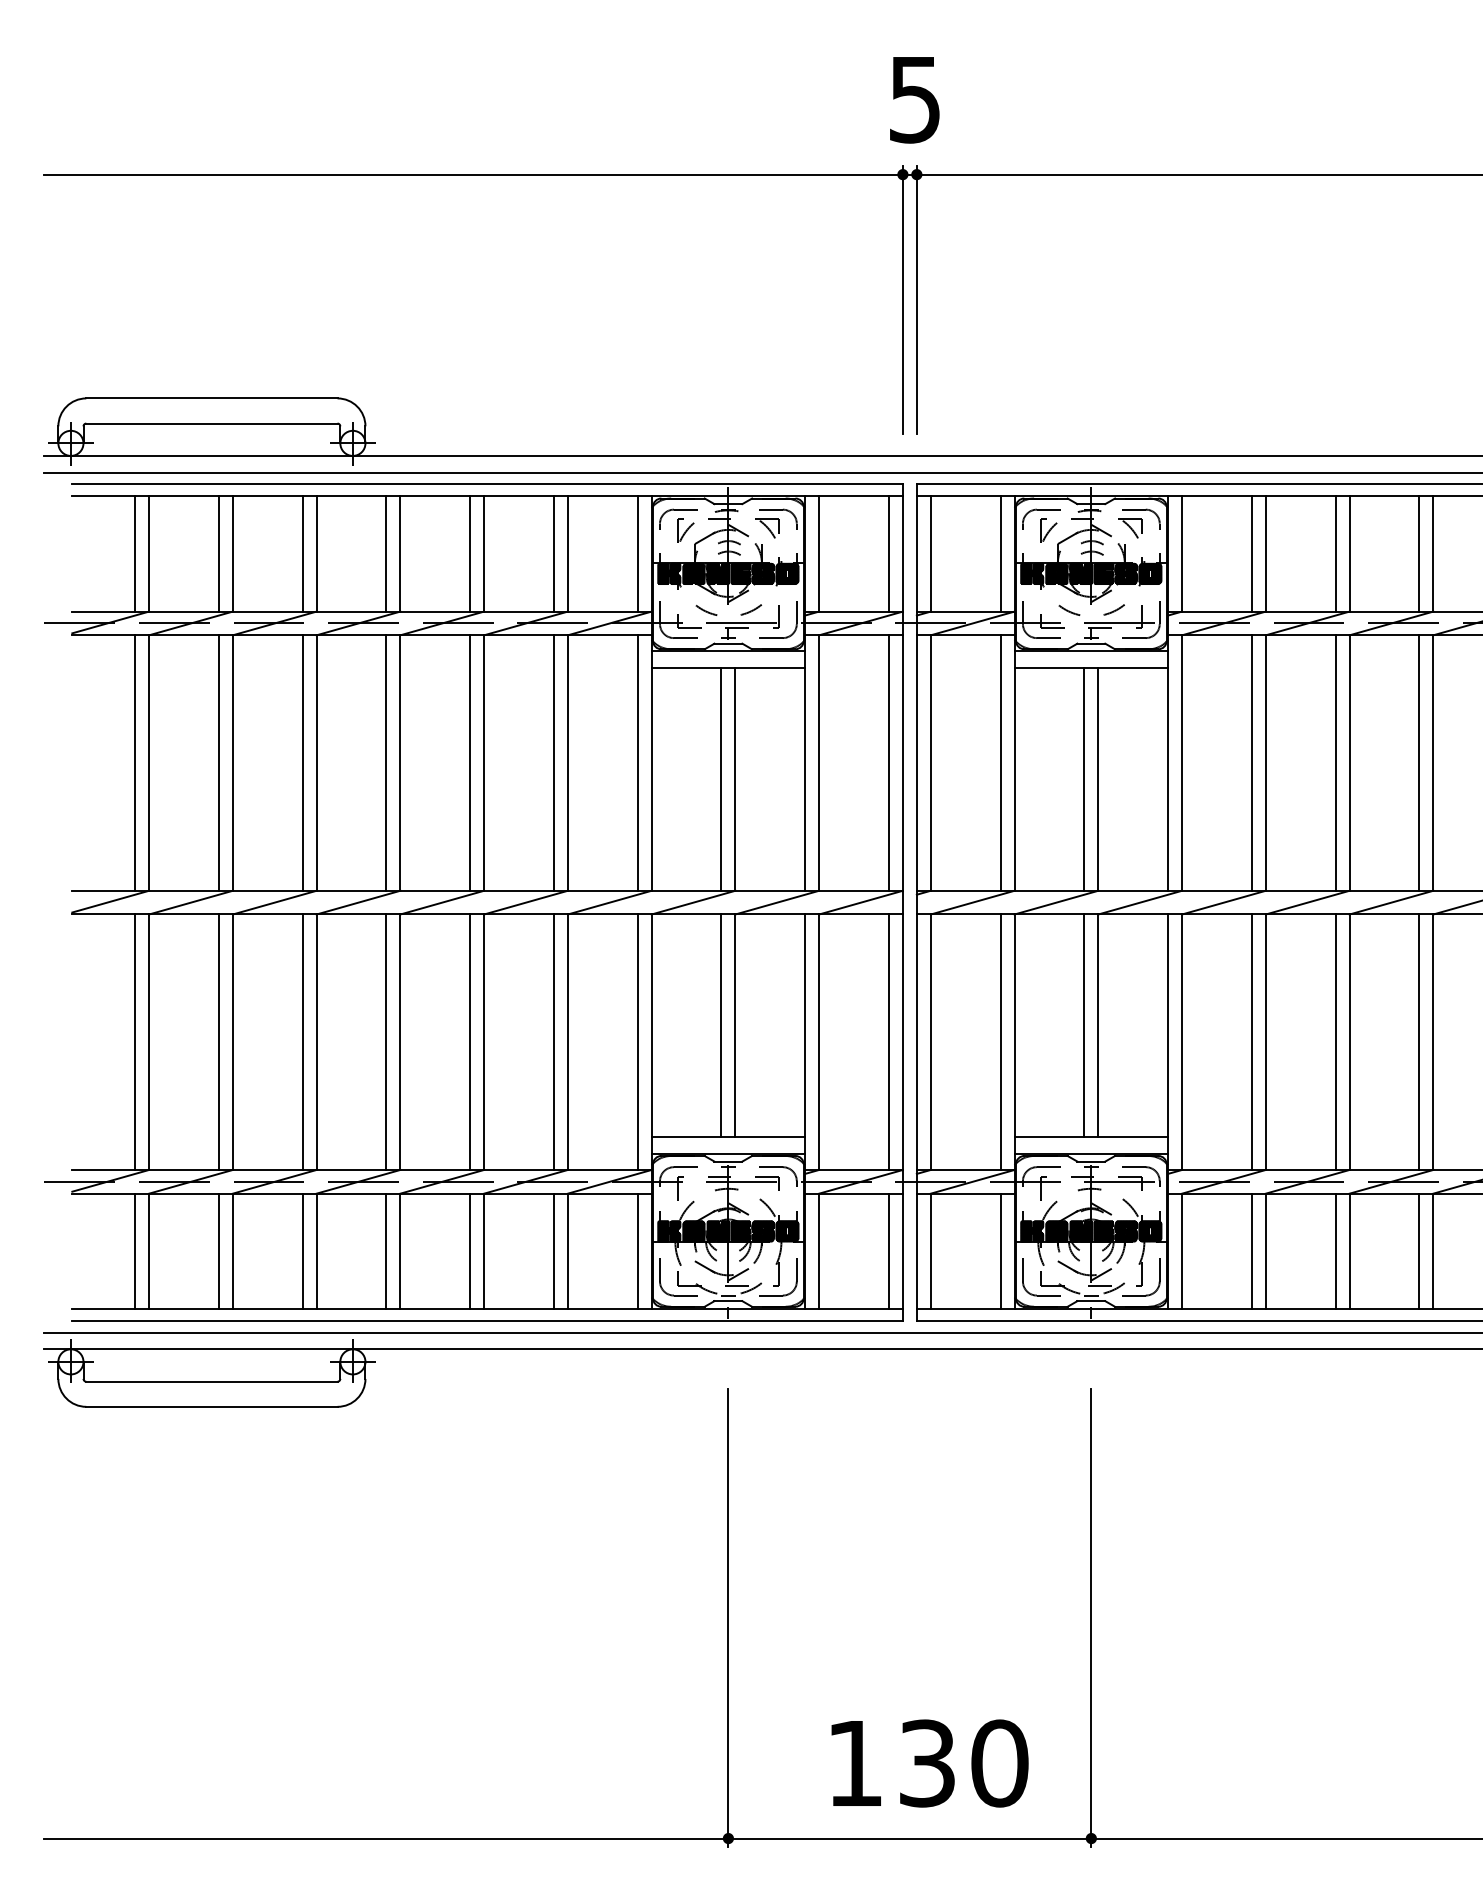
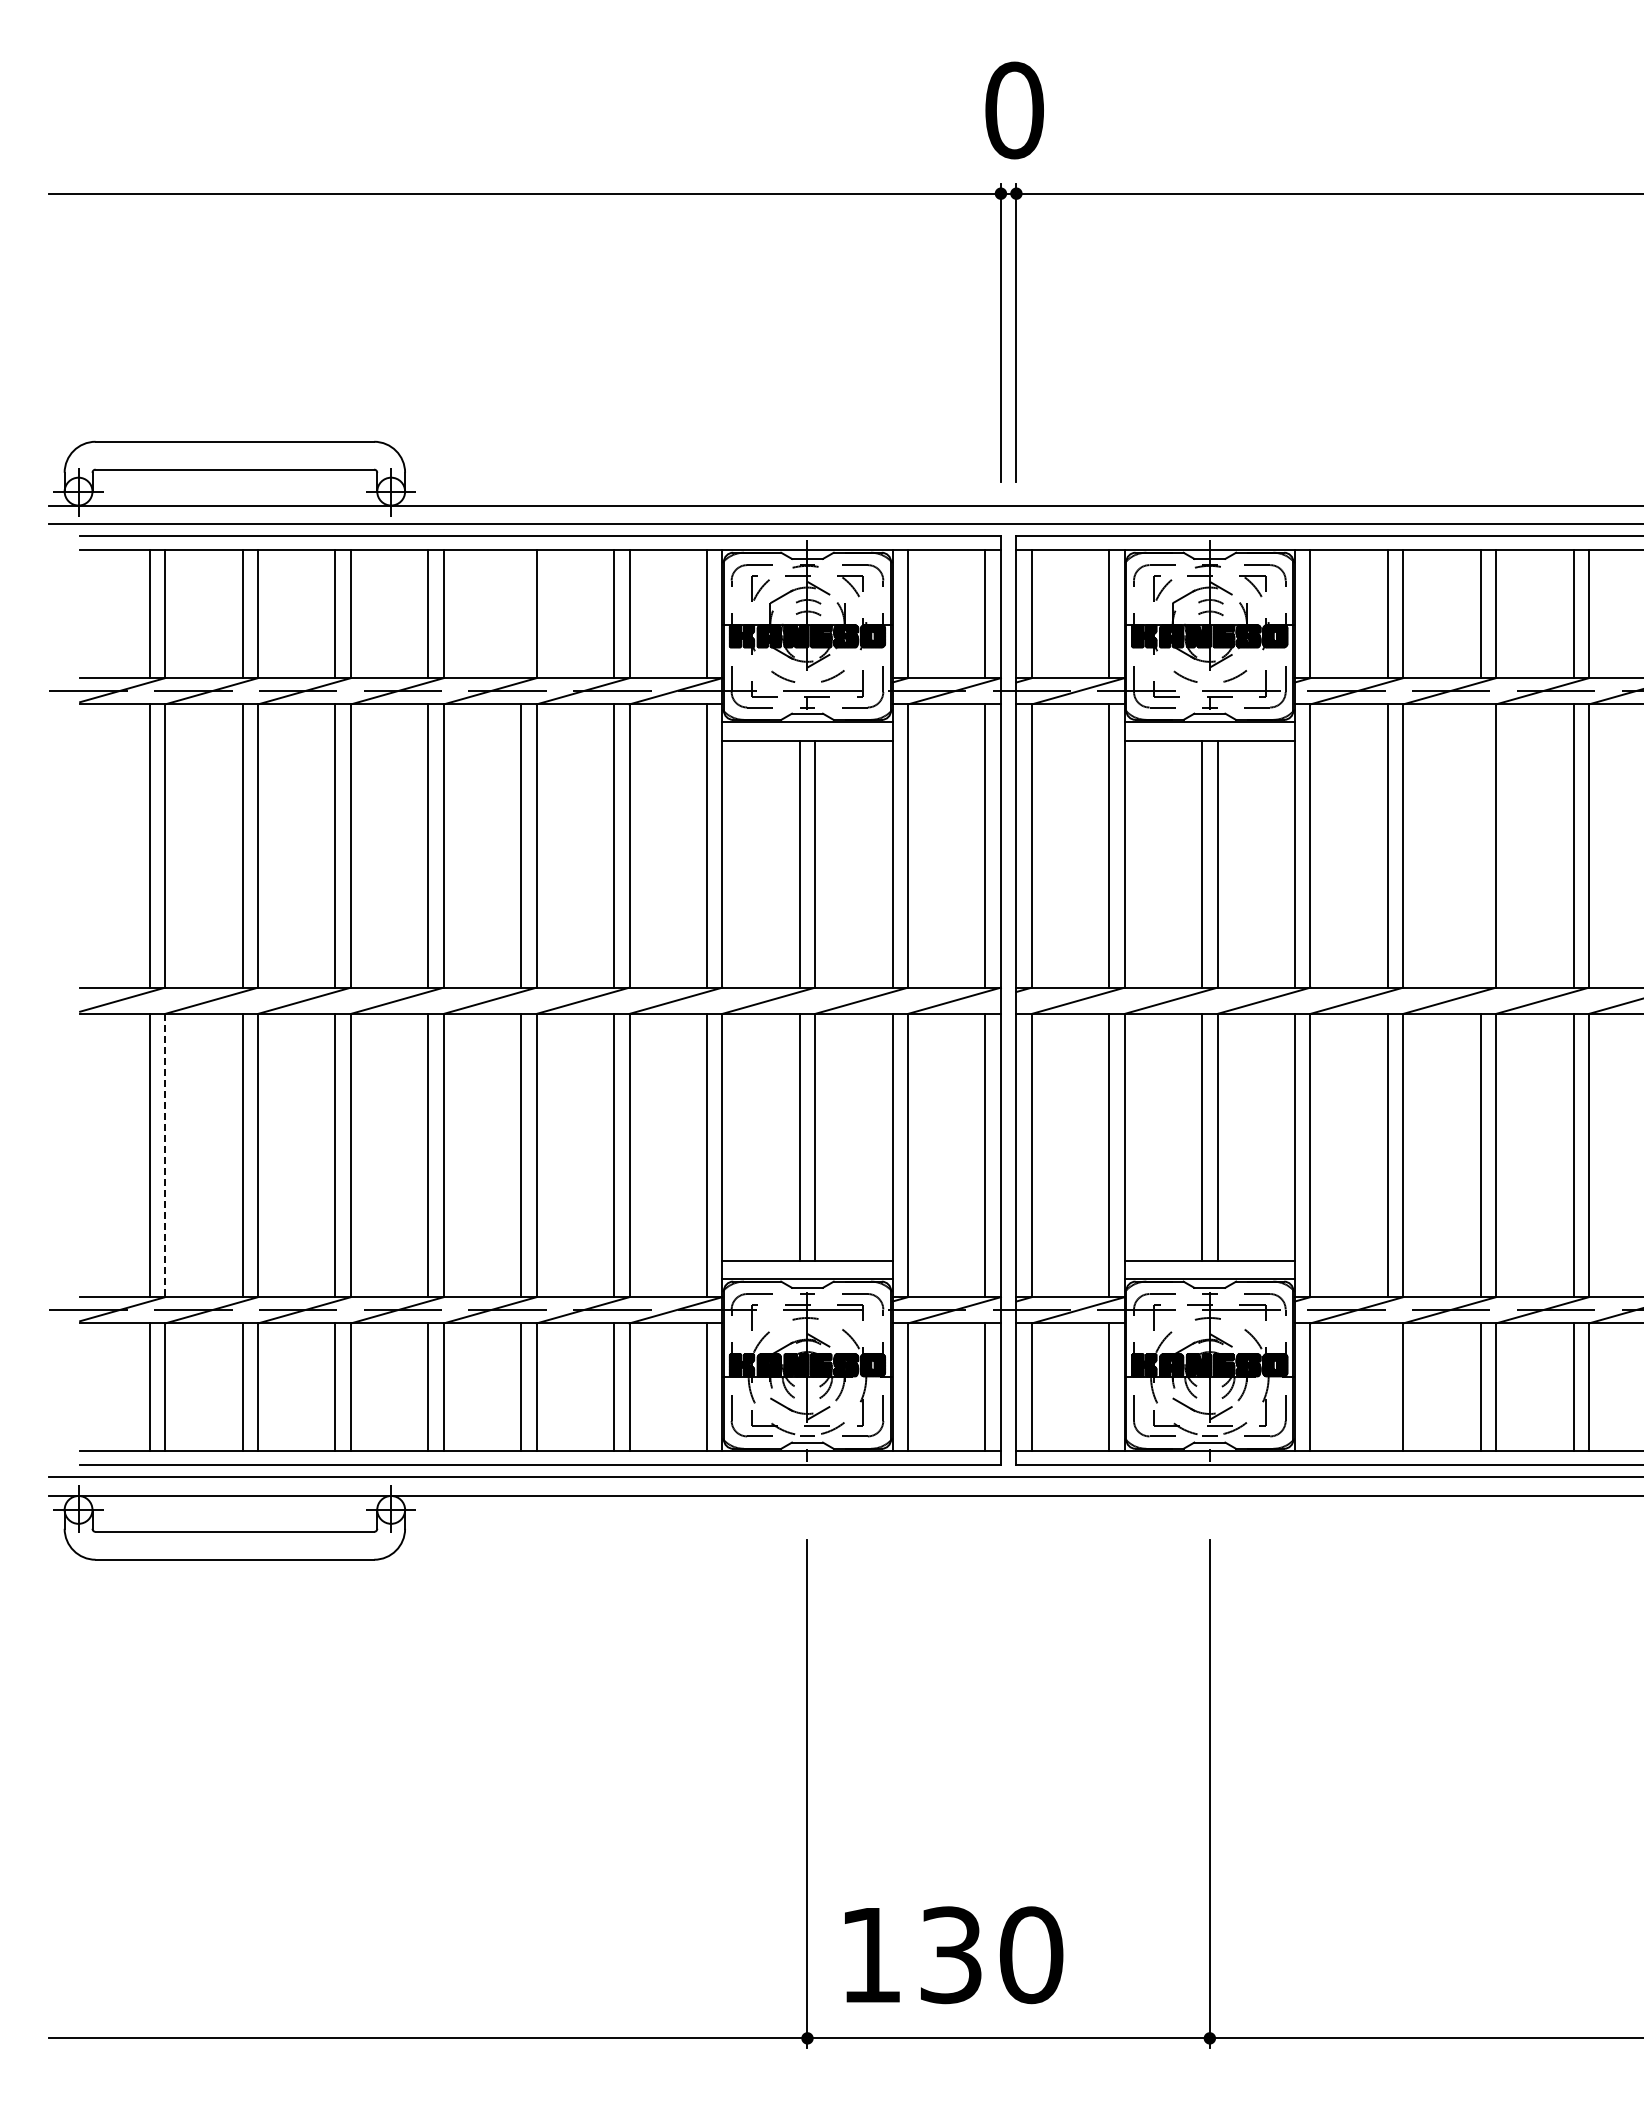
text: (915, 99) -> (1014, 110), 5 -> 0
line: (470, 554) -> (521, 614), removed
line: (1335, 762) -> (1480, 845), removed
line: (149, 1042) -> (165, 1155), solid -> dashed
line: (1251, 1251) -> (1387, 1387), removed
text: (930, 1763) -> (954, 1955), moved

